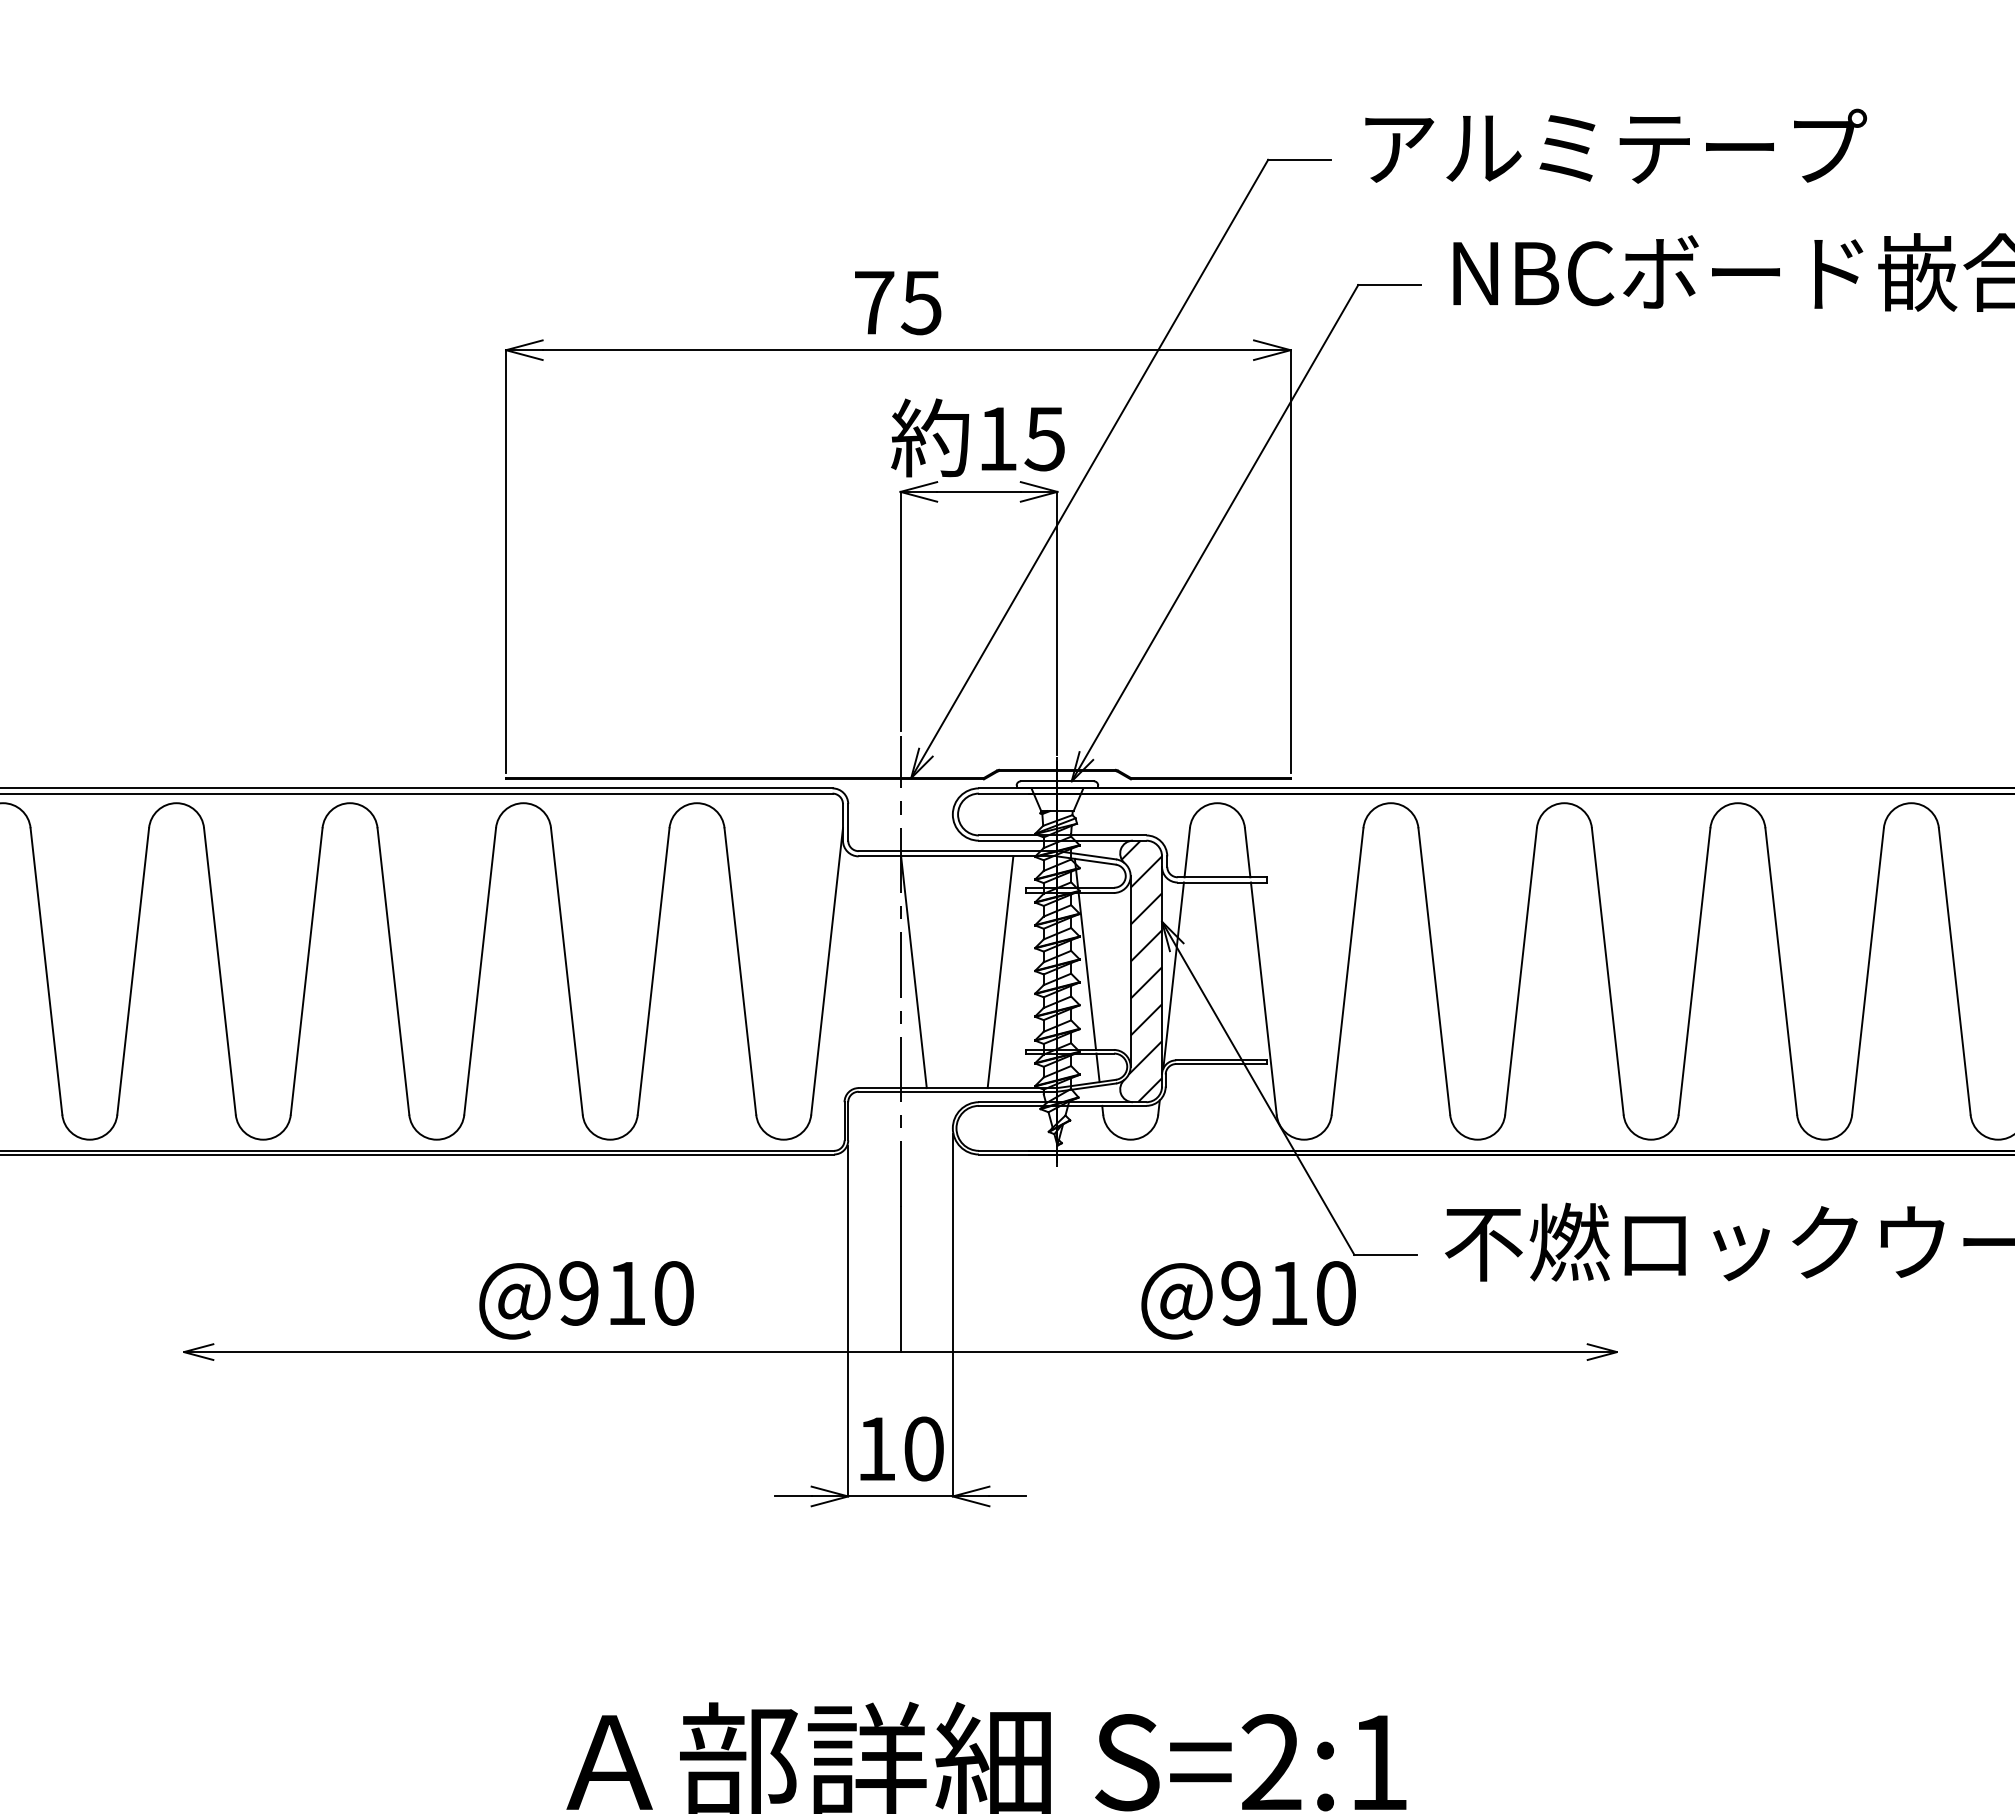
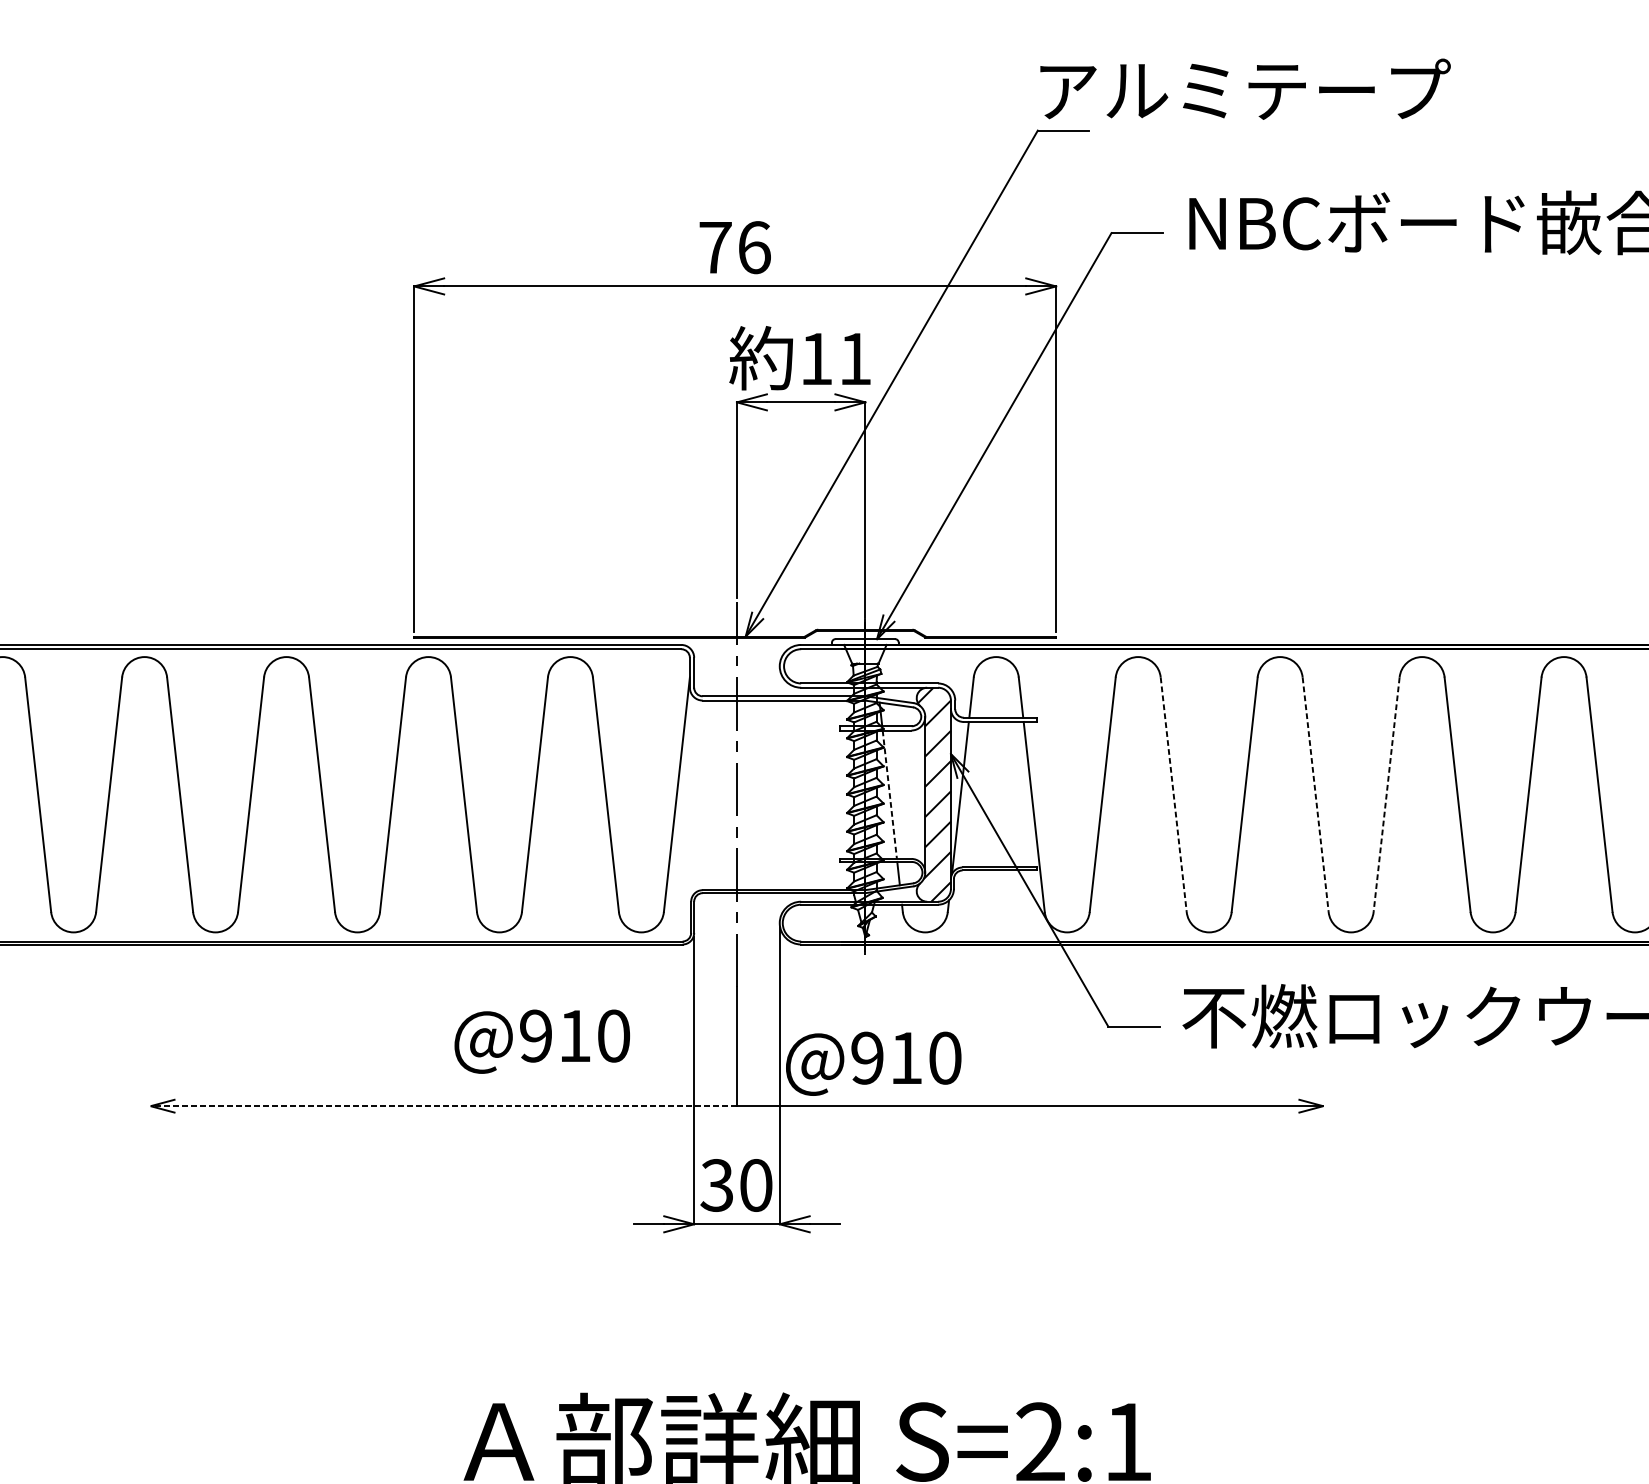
text: (1616, 145) -> (1245, 88), moved
text: (921, 302) -> (754, 247), 75 -> 76
text: (1044, 439) -> (854, 359), 15 -> 11
line: (1087, 971) -> (889, 794), solid -> dashed
line: (1434, 971) -> (1173, 794), solid -> dashed
line: (1607, 971) -> (1315, 794), solid -> dashed
line: (1694, 971) -> (1386, 794), solid -> dashed
line: (913, 972) -> (747, 795), removed
line: (1000, 972) -> (818, 795), removed
text: (586, 1300) -> (542, 1041), moved
text: (1248, 1300) -> (873, 1063), moved
line: (541, 1352) -> (443, 1106), solid -> dashed
text: (875, 1448) -> (716, 1185), 10 -> 30

